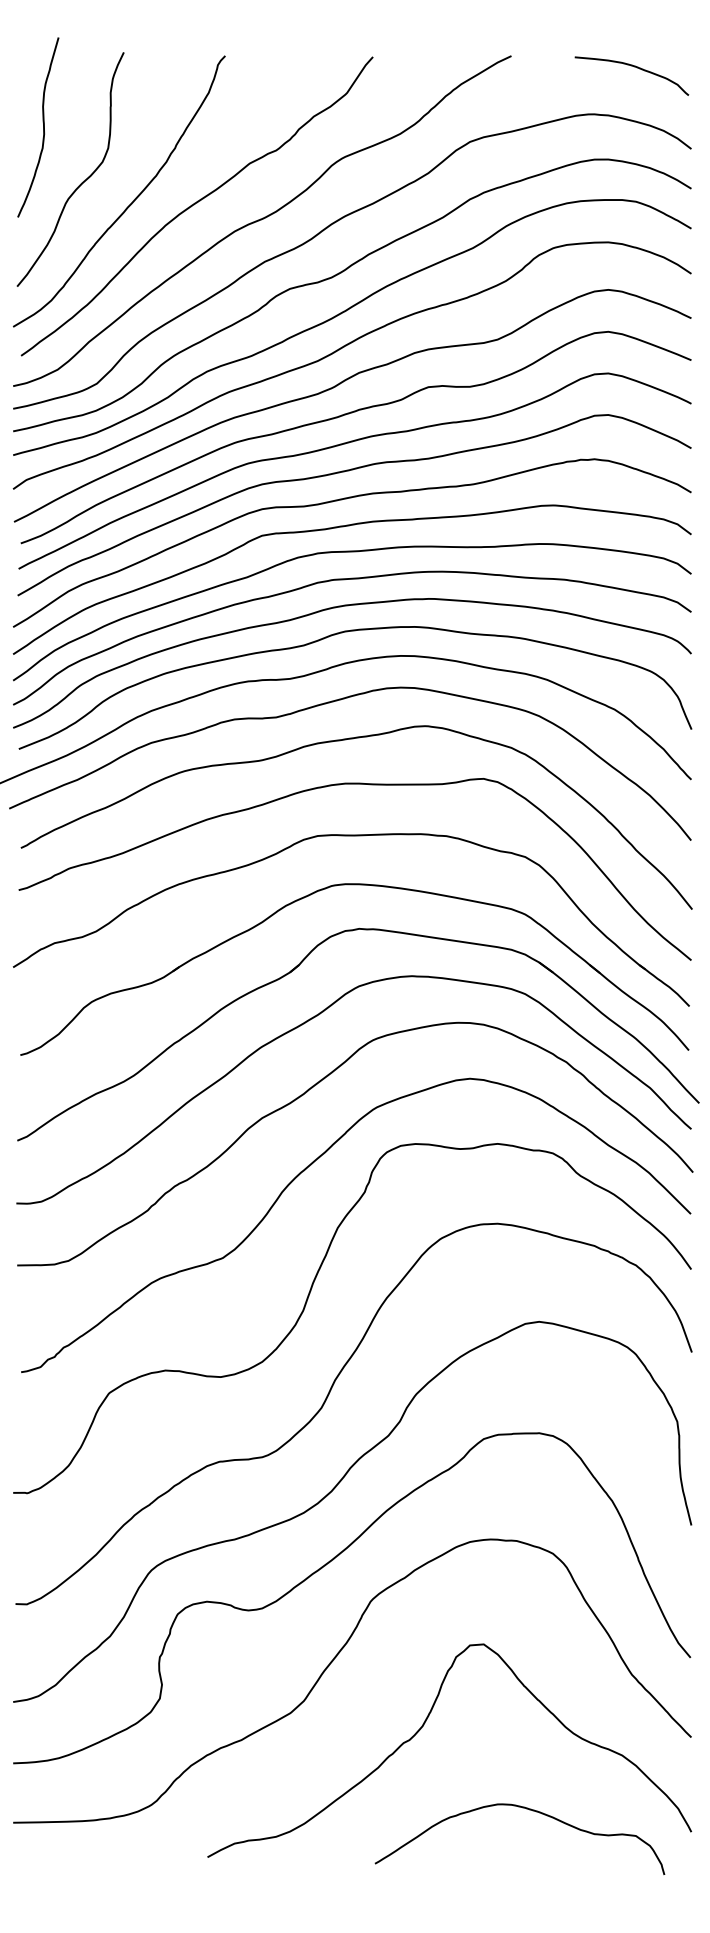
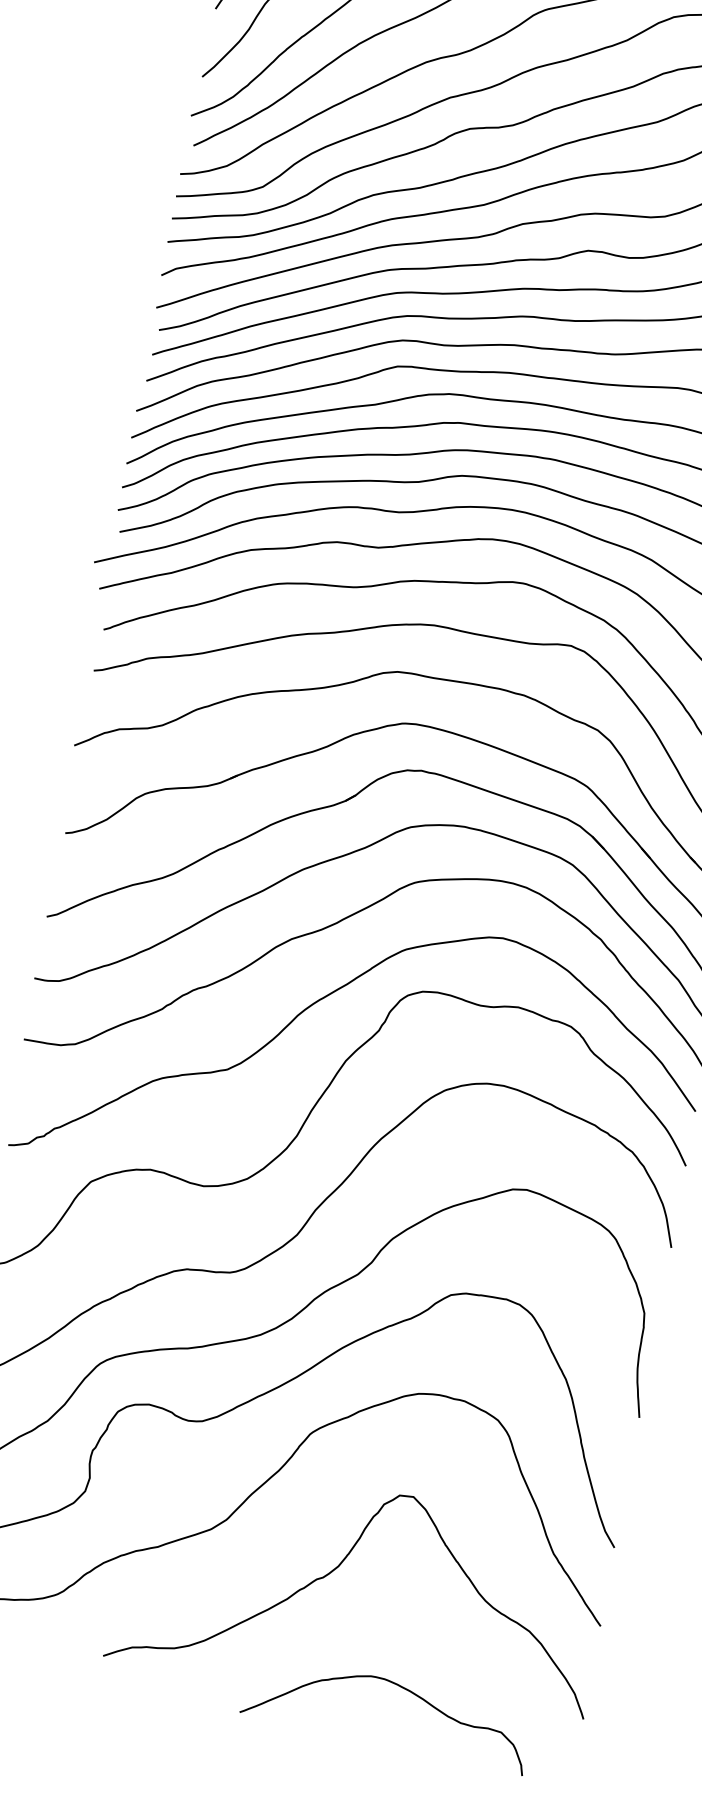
curve: (529, 1810) -> (401, 1688), moved

